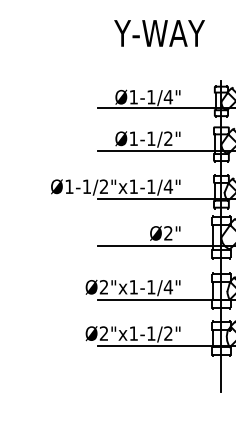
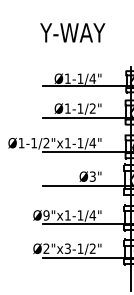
text: (159, 33) -> (72, 32), moved
text: (168, 233) -> (92, 176), Ø2" -> Ø3"
text: (103, 287) -> (46, 215), Ø2"x1-1/4" -> Ø9"x1-1/4"
text: (133, 333) -> (67, 248), Ø2"x1-1/2" -> Ø2"x3-1/2"

